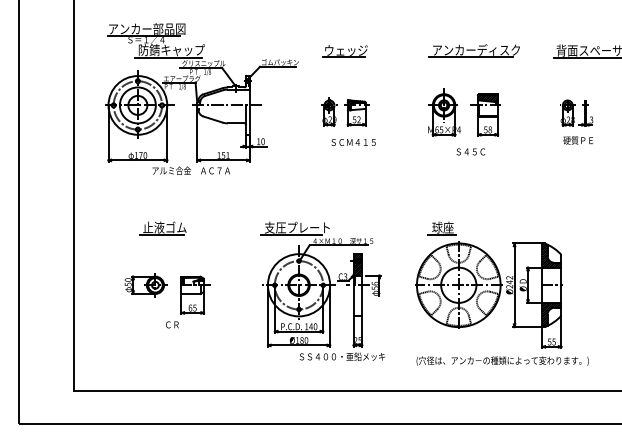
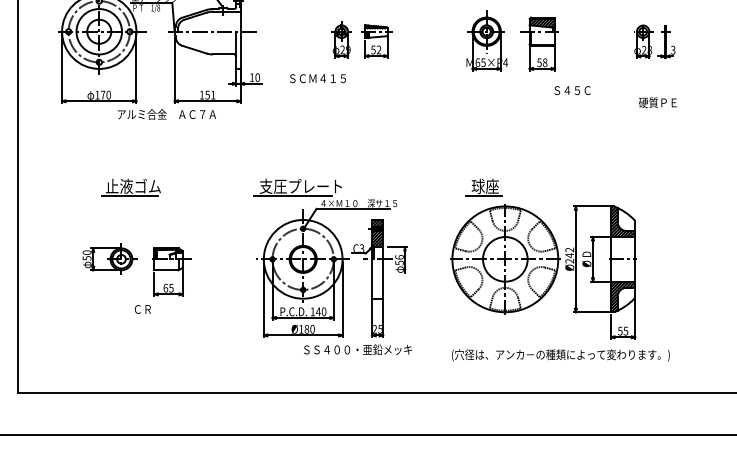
text: (578, 140) -> (658, 102), moved
text: (353, 142) -> (317, 78), moved
text: (470, 151) -> (572, 90), moved

